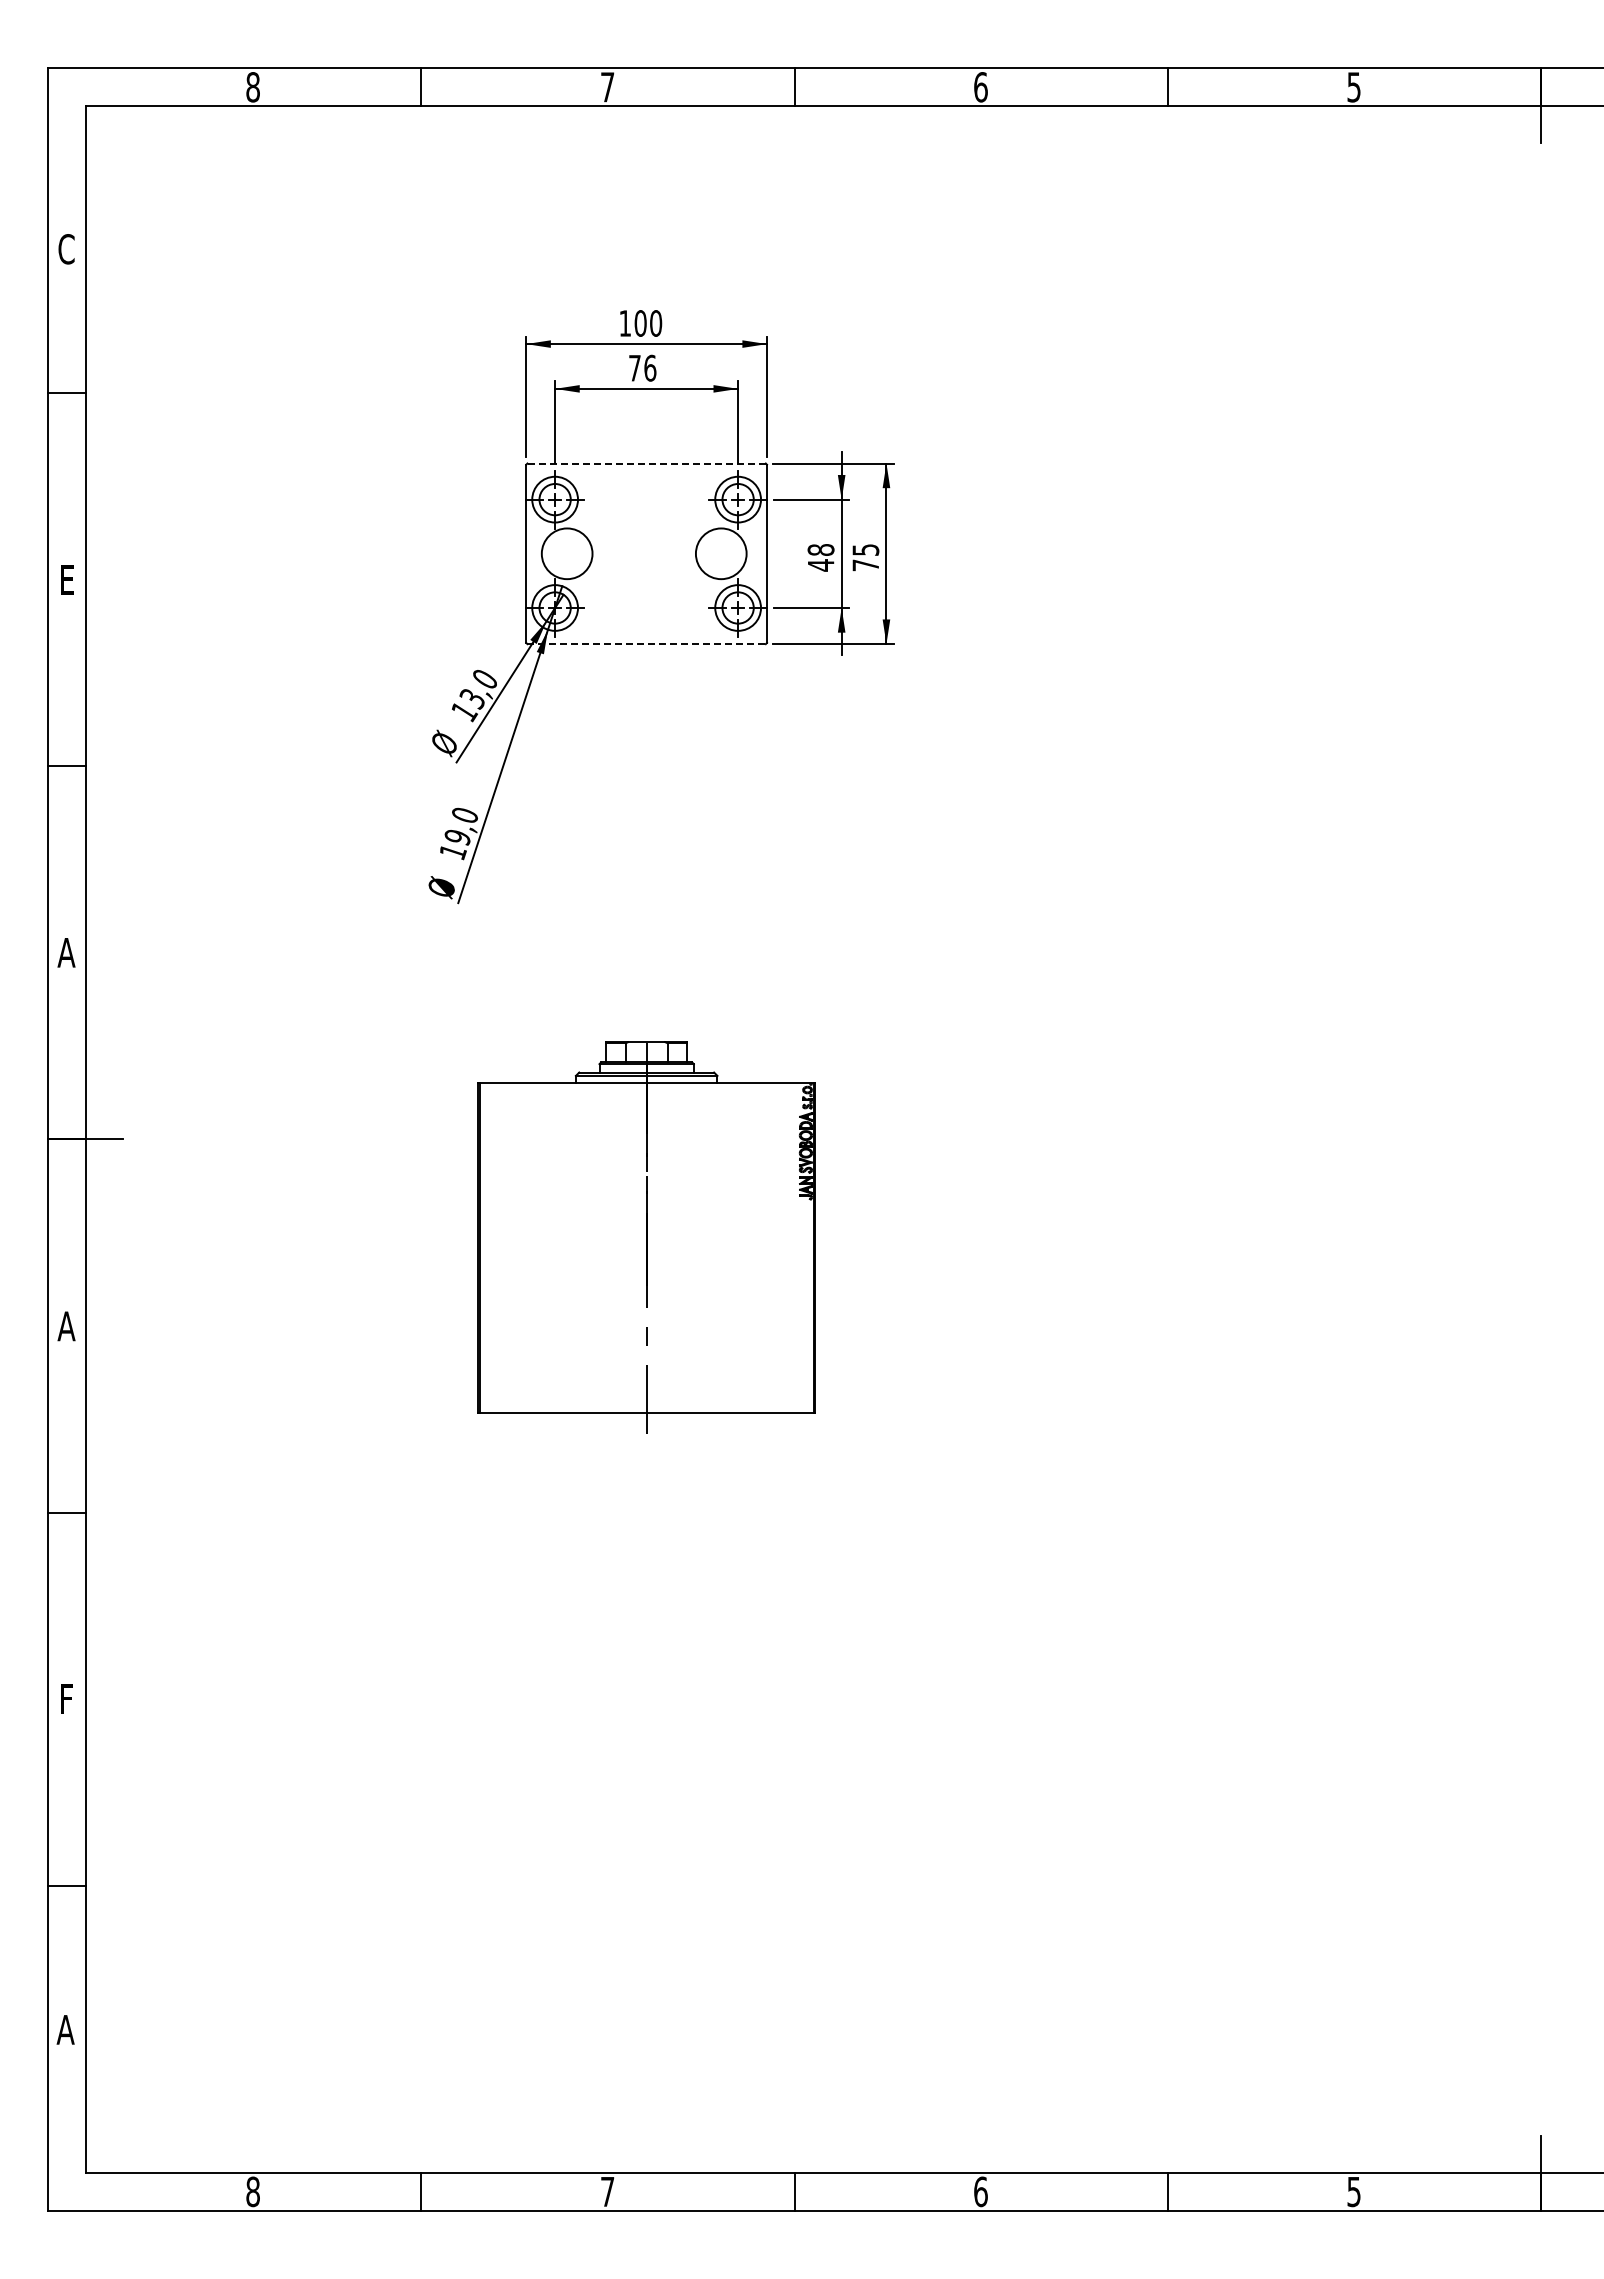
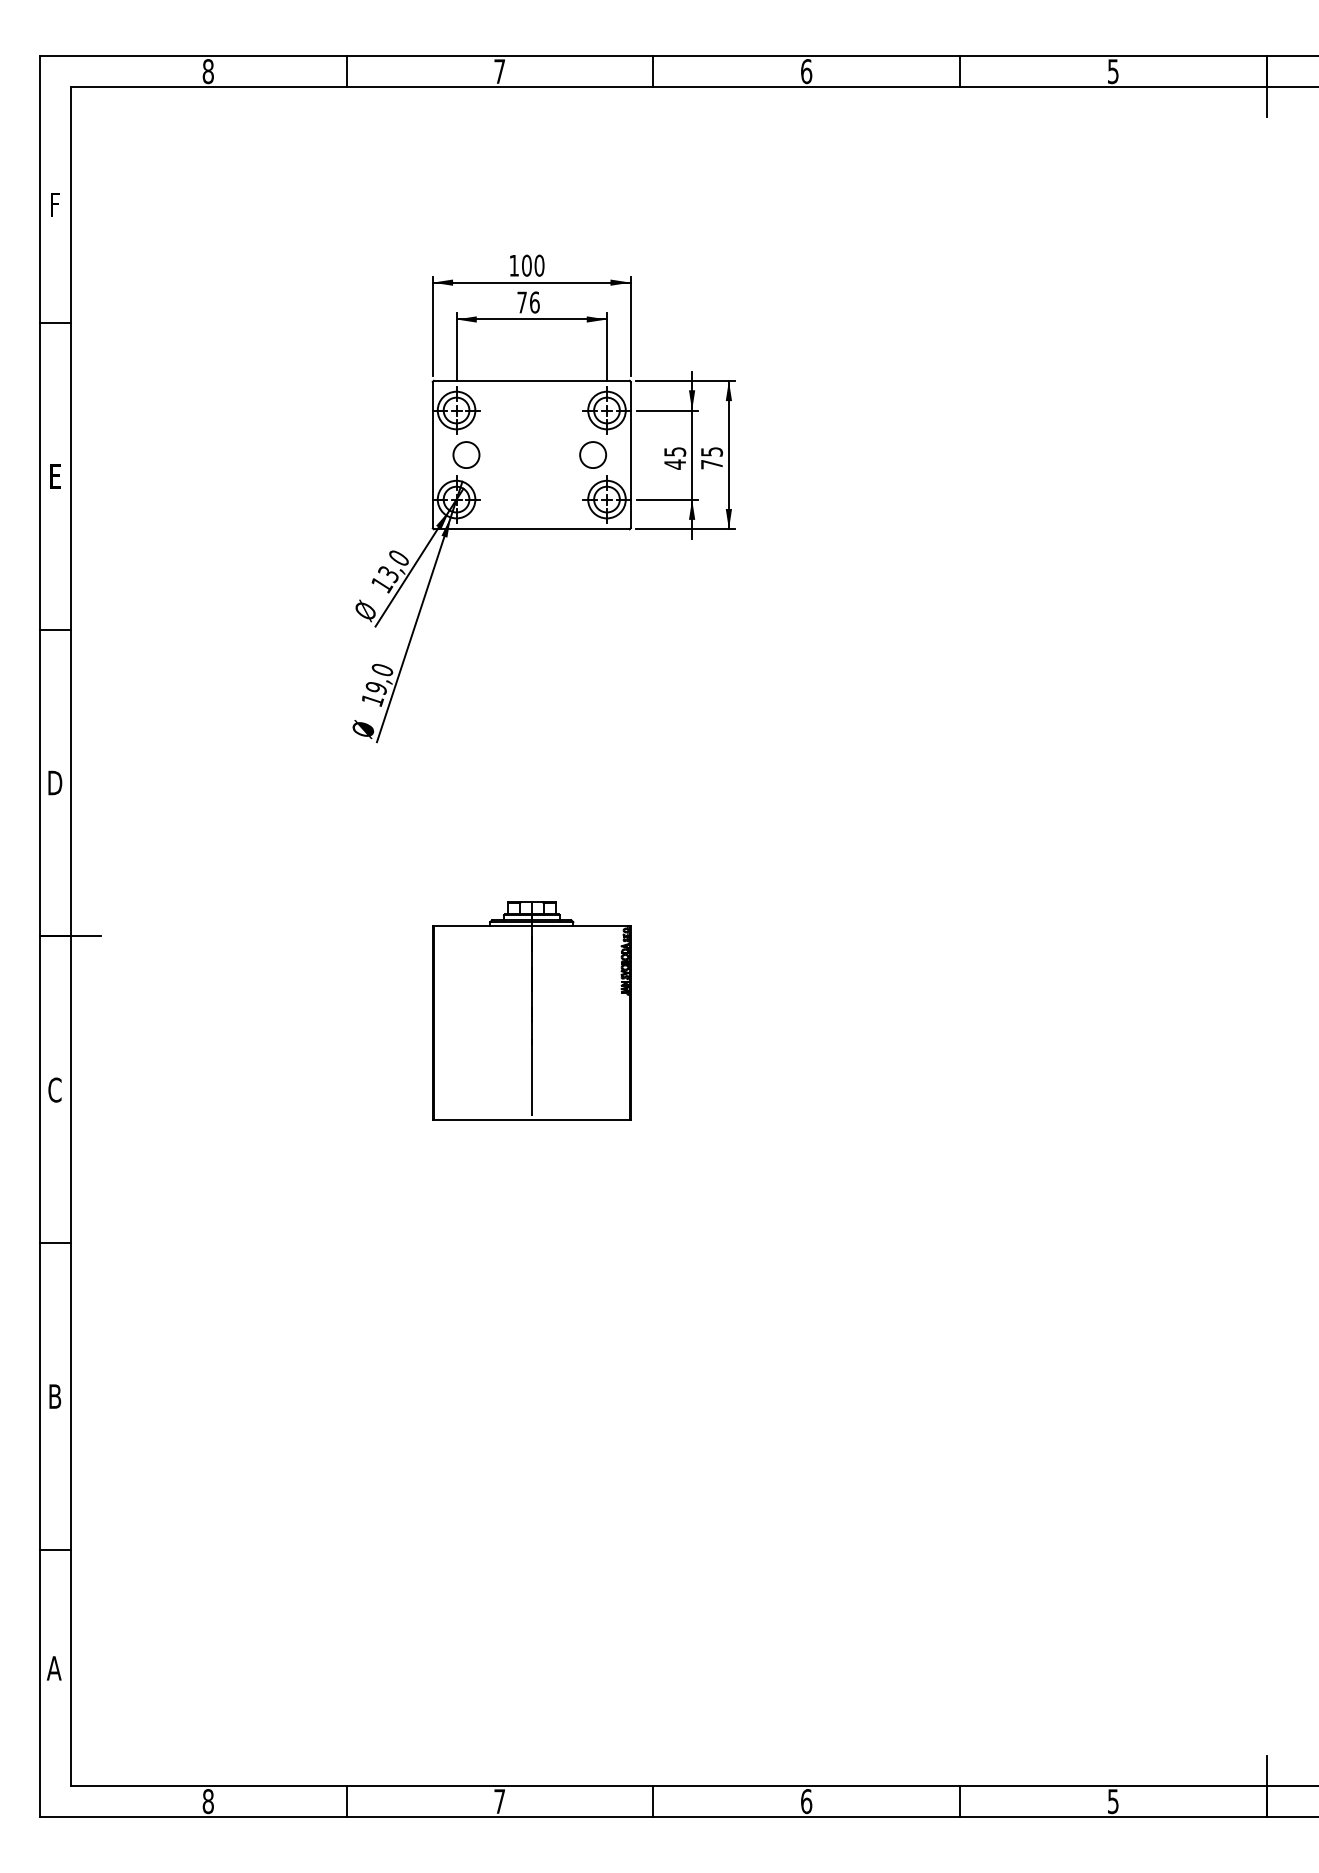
text: (66, 249) -> (54, 204), C -> F
line: (646, 463) -> (531, 380), dashed -> solid
text: (820, 549) -> (674, 451), 48 -> 45
circle: (567, 553) -> (466, 454), size x0.62
circle: (721, 553) -> (593, 454), size x0.62
line: (647, 644) -> (532, 529), dashed -> solid
text: (66, 952) -> (54, 782), A -> D
part: (646, 1237) -> (531, 1017), size x0.71
text: (66, 1326) -> (54, 1090), A -> C
text: (67, 1698) -> (55, 1395), F -> B

